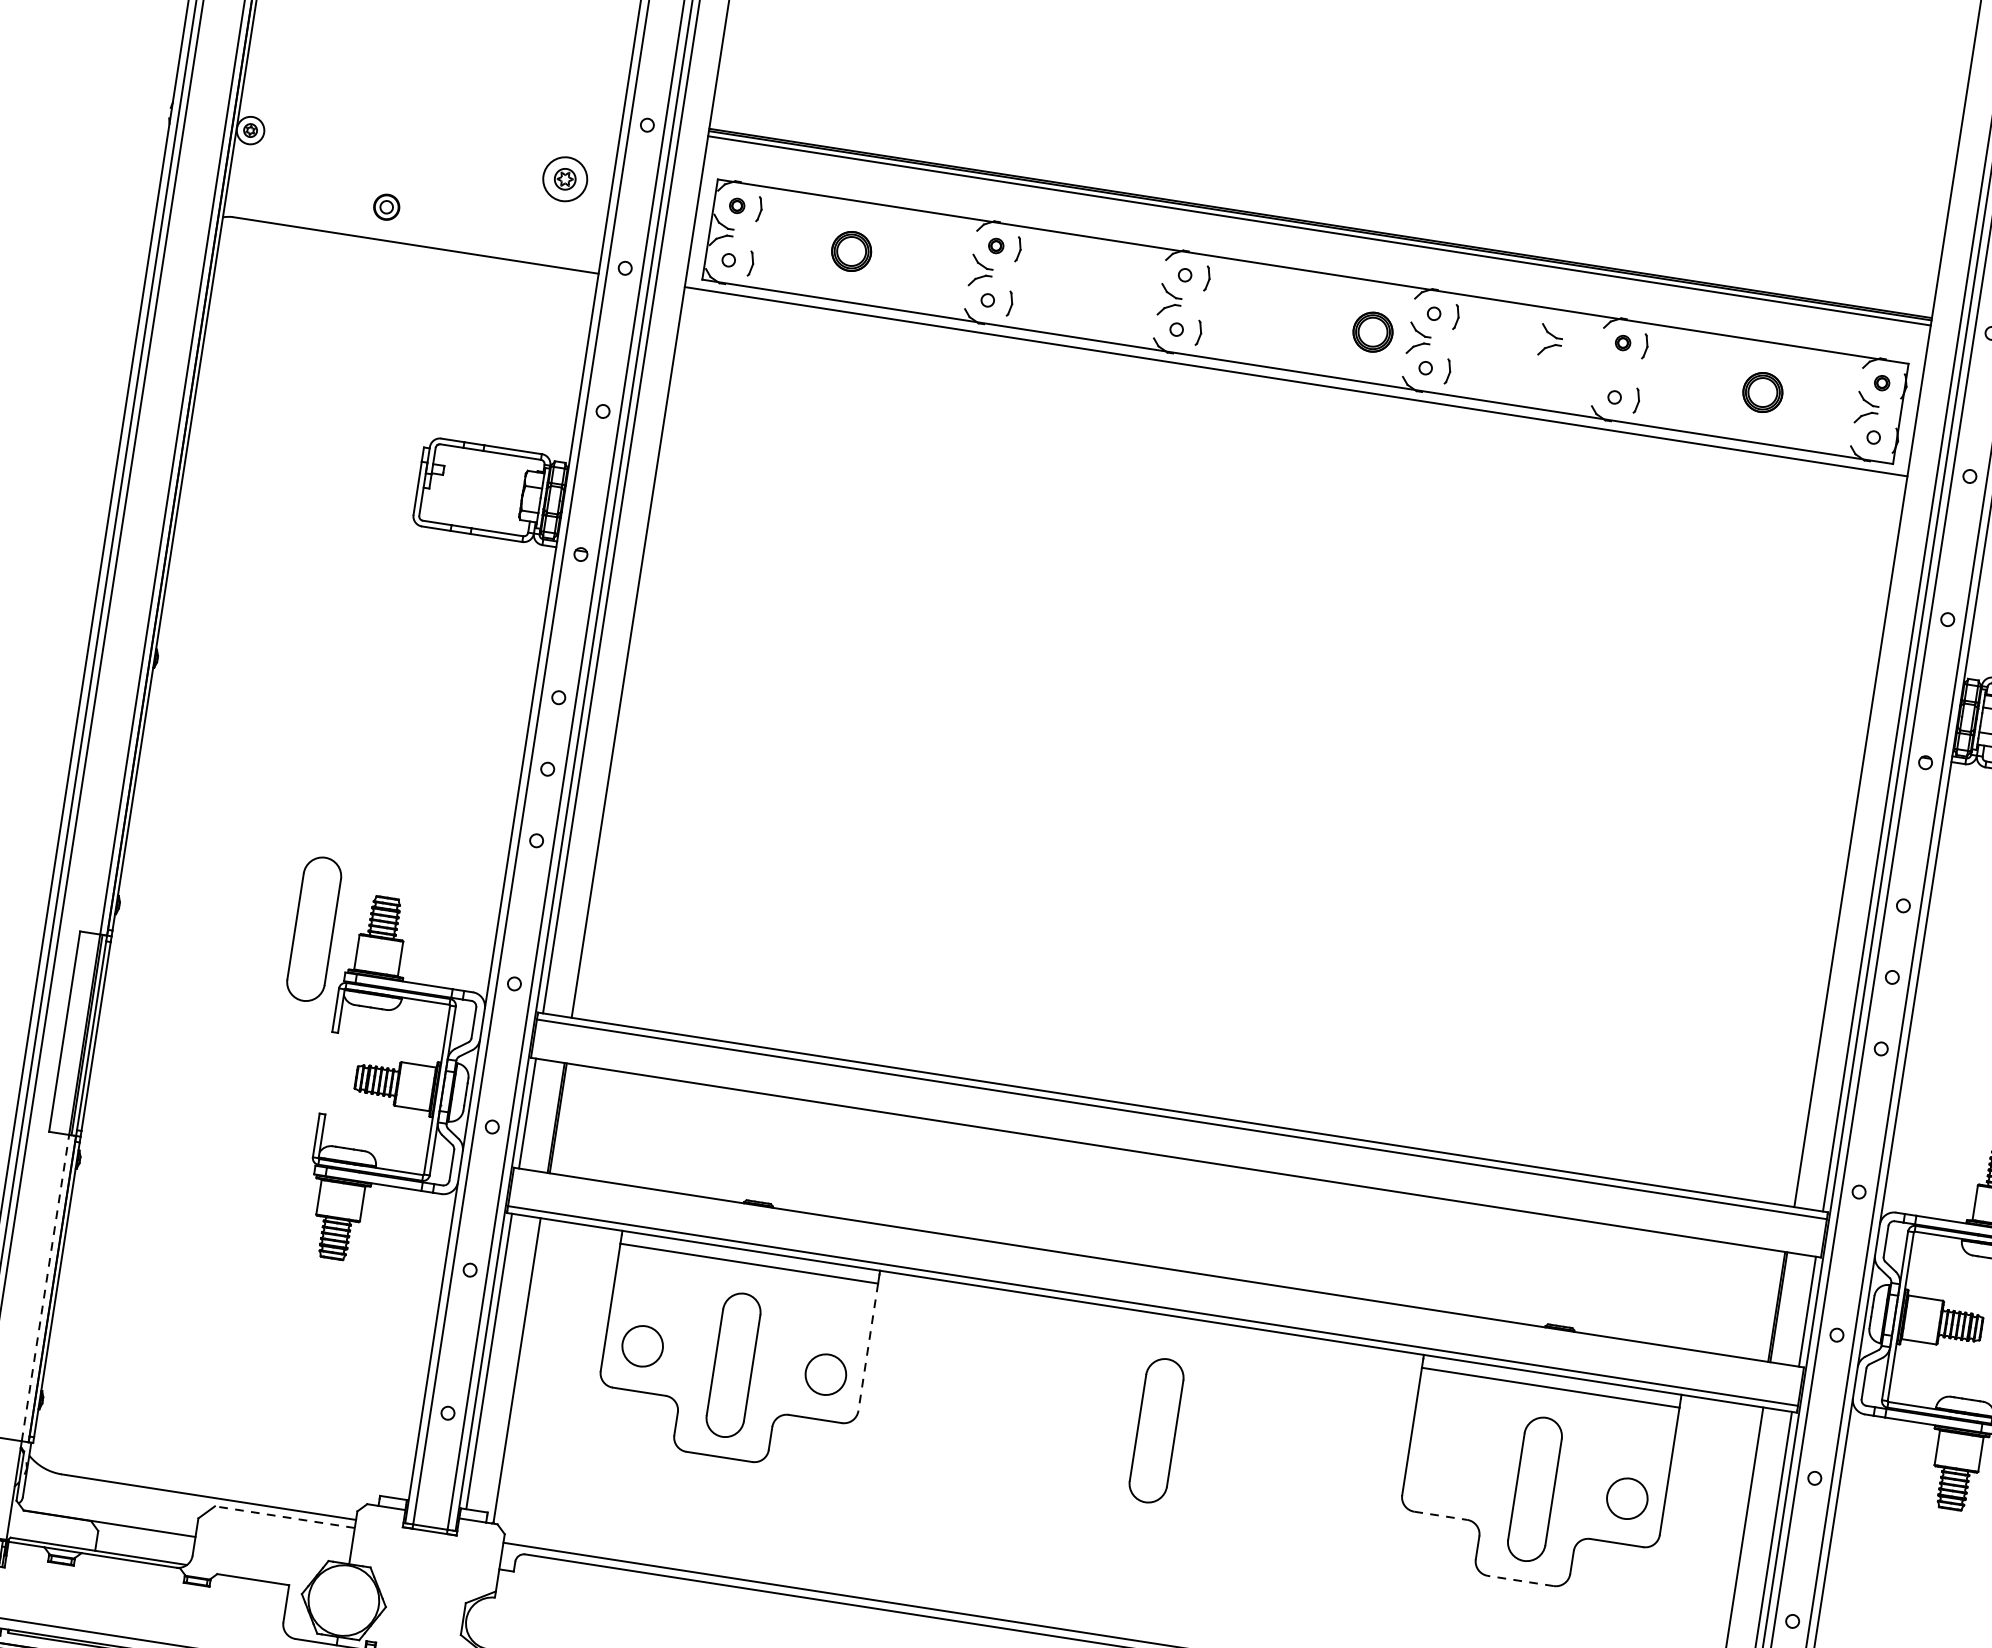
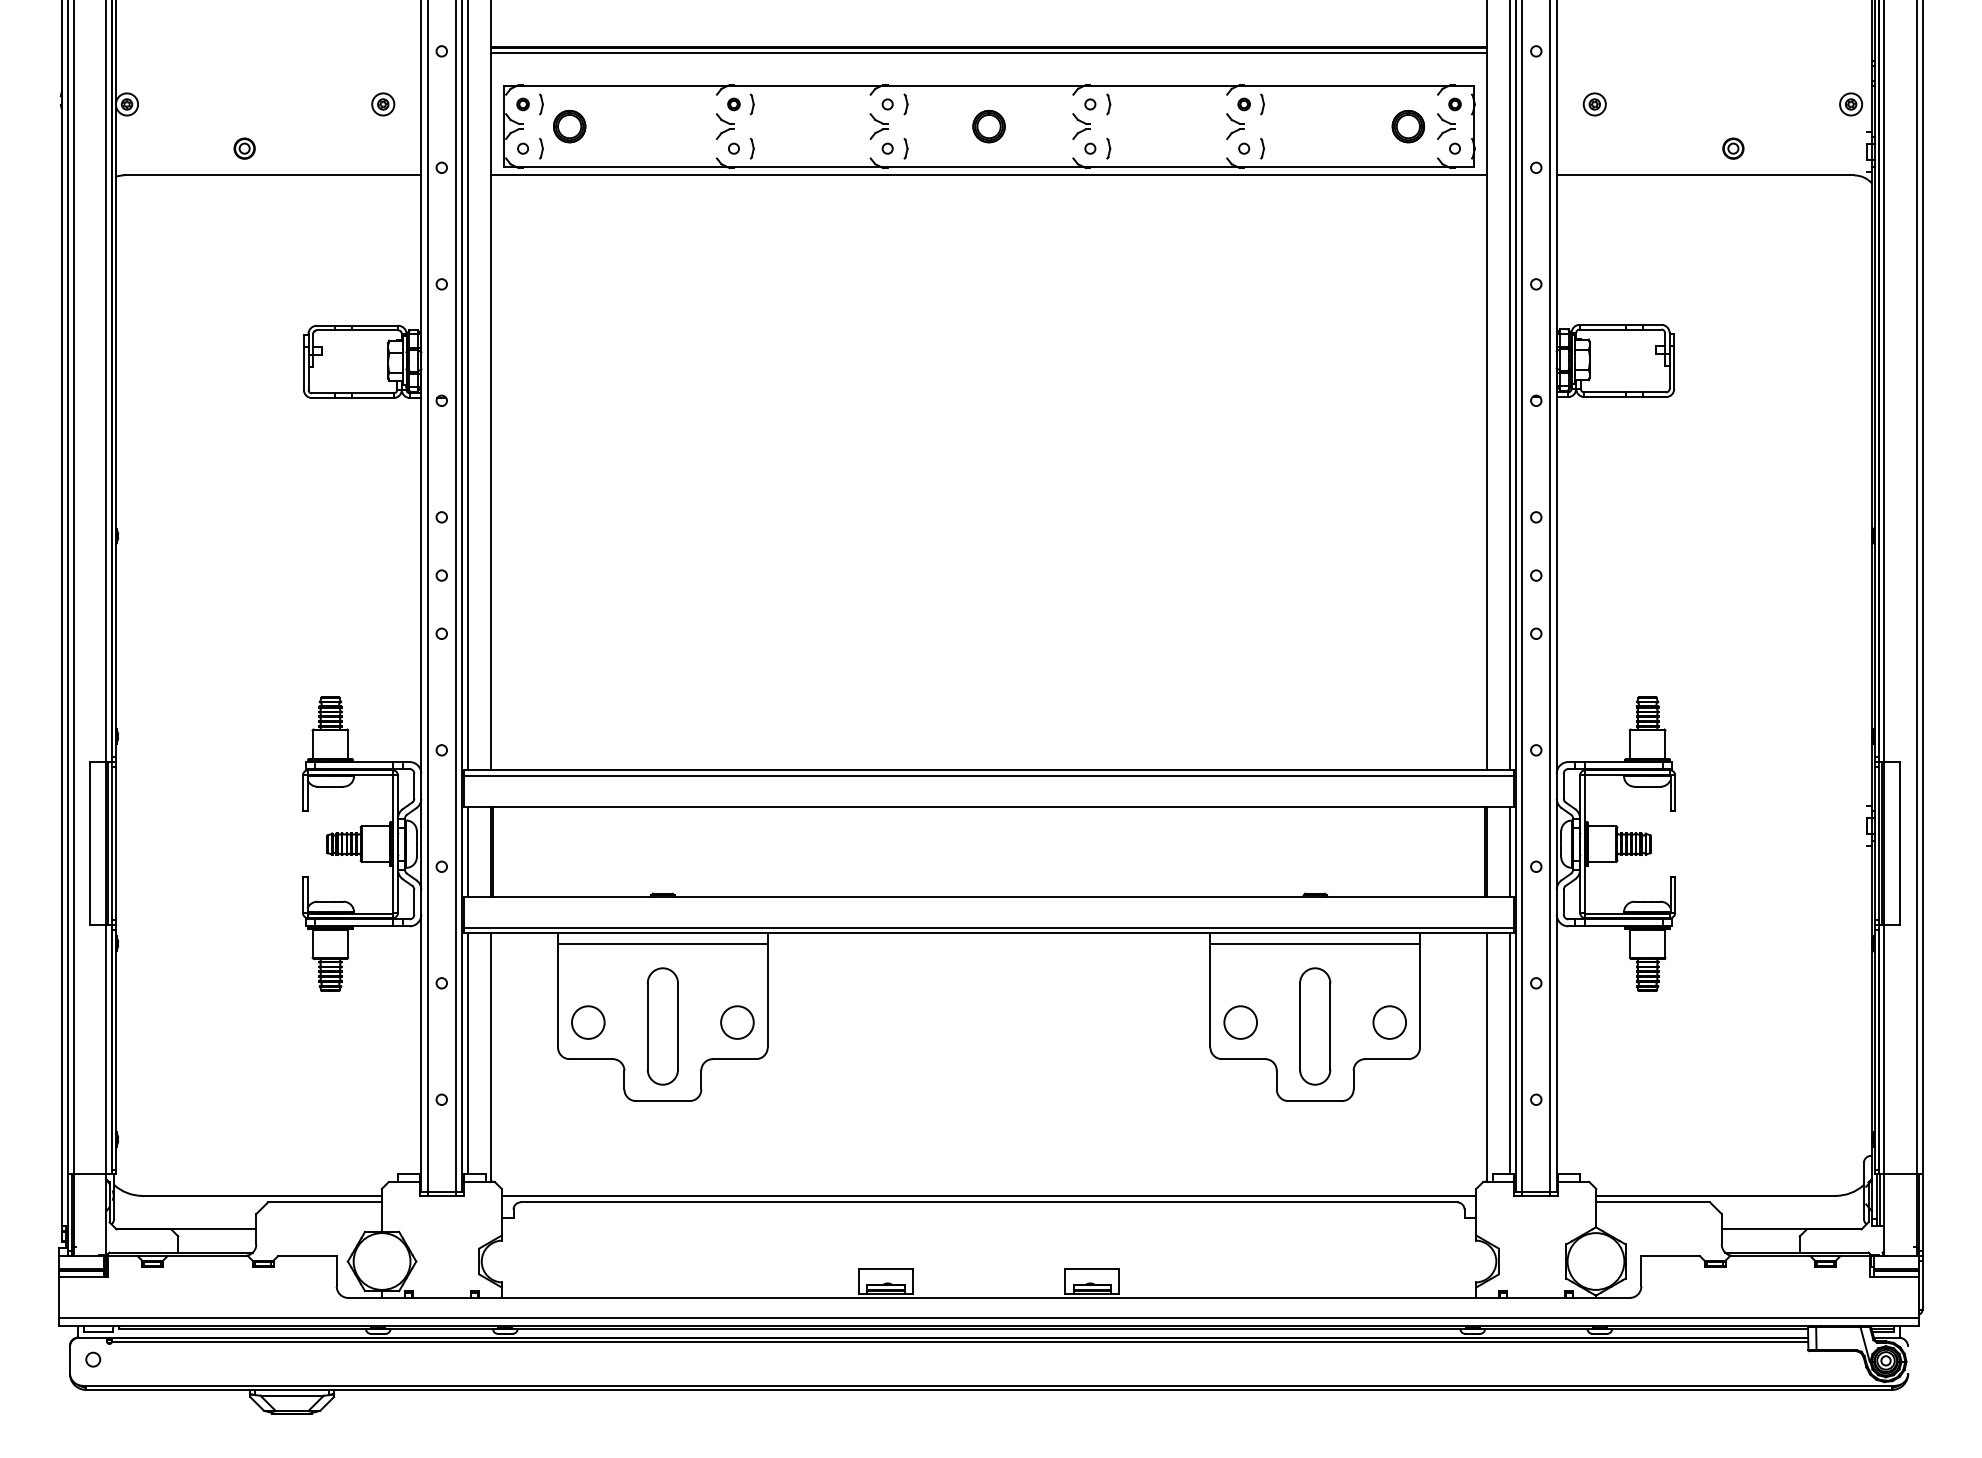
part: (565, 179) -> (383, 104), size x0.62
part: (851, 251) -> (569, 126), moved
part: (1372, 331) -> (988, 126), moved
part: (1550, 340) -> (1235, 126), moved
part: (1763, 392) -> (1408, 126), moved
part: (313, 929) -> (275, 731), removed
line: (45, 1287) -> (106, 1049), dashed -> solid
line: (867, 1347) -> (767, 995), dashed -> solid
part: (1156, 1430) -> (1007, 1026), removed
circle: (1443, 1470) -> (1240, 1022), added
line: (1440, 1516) -> (1243, 1059), dashed -> solid
line: (284, 1517) -> (324, 1202), dashed -> solid
line: (1521, 1581) -> (1315, 1101), dashed -> solid

